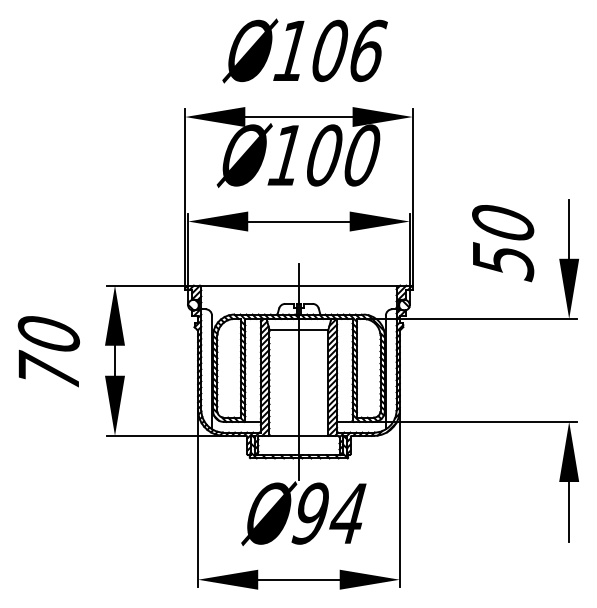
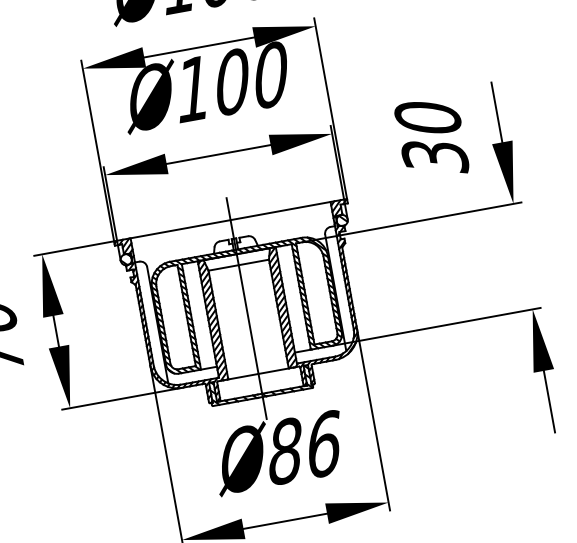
text: (502, 262) -> (434, 158), 50 -> 30
text: (330, 513) -> (305, 447), 94 -> 86

